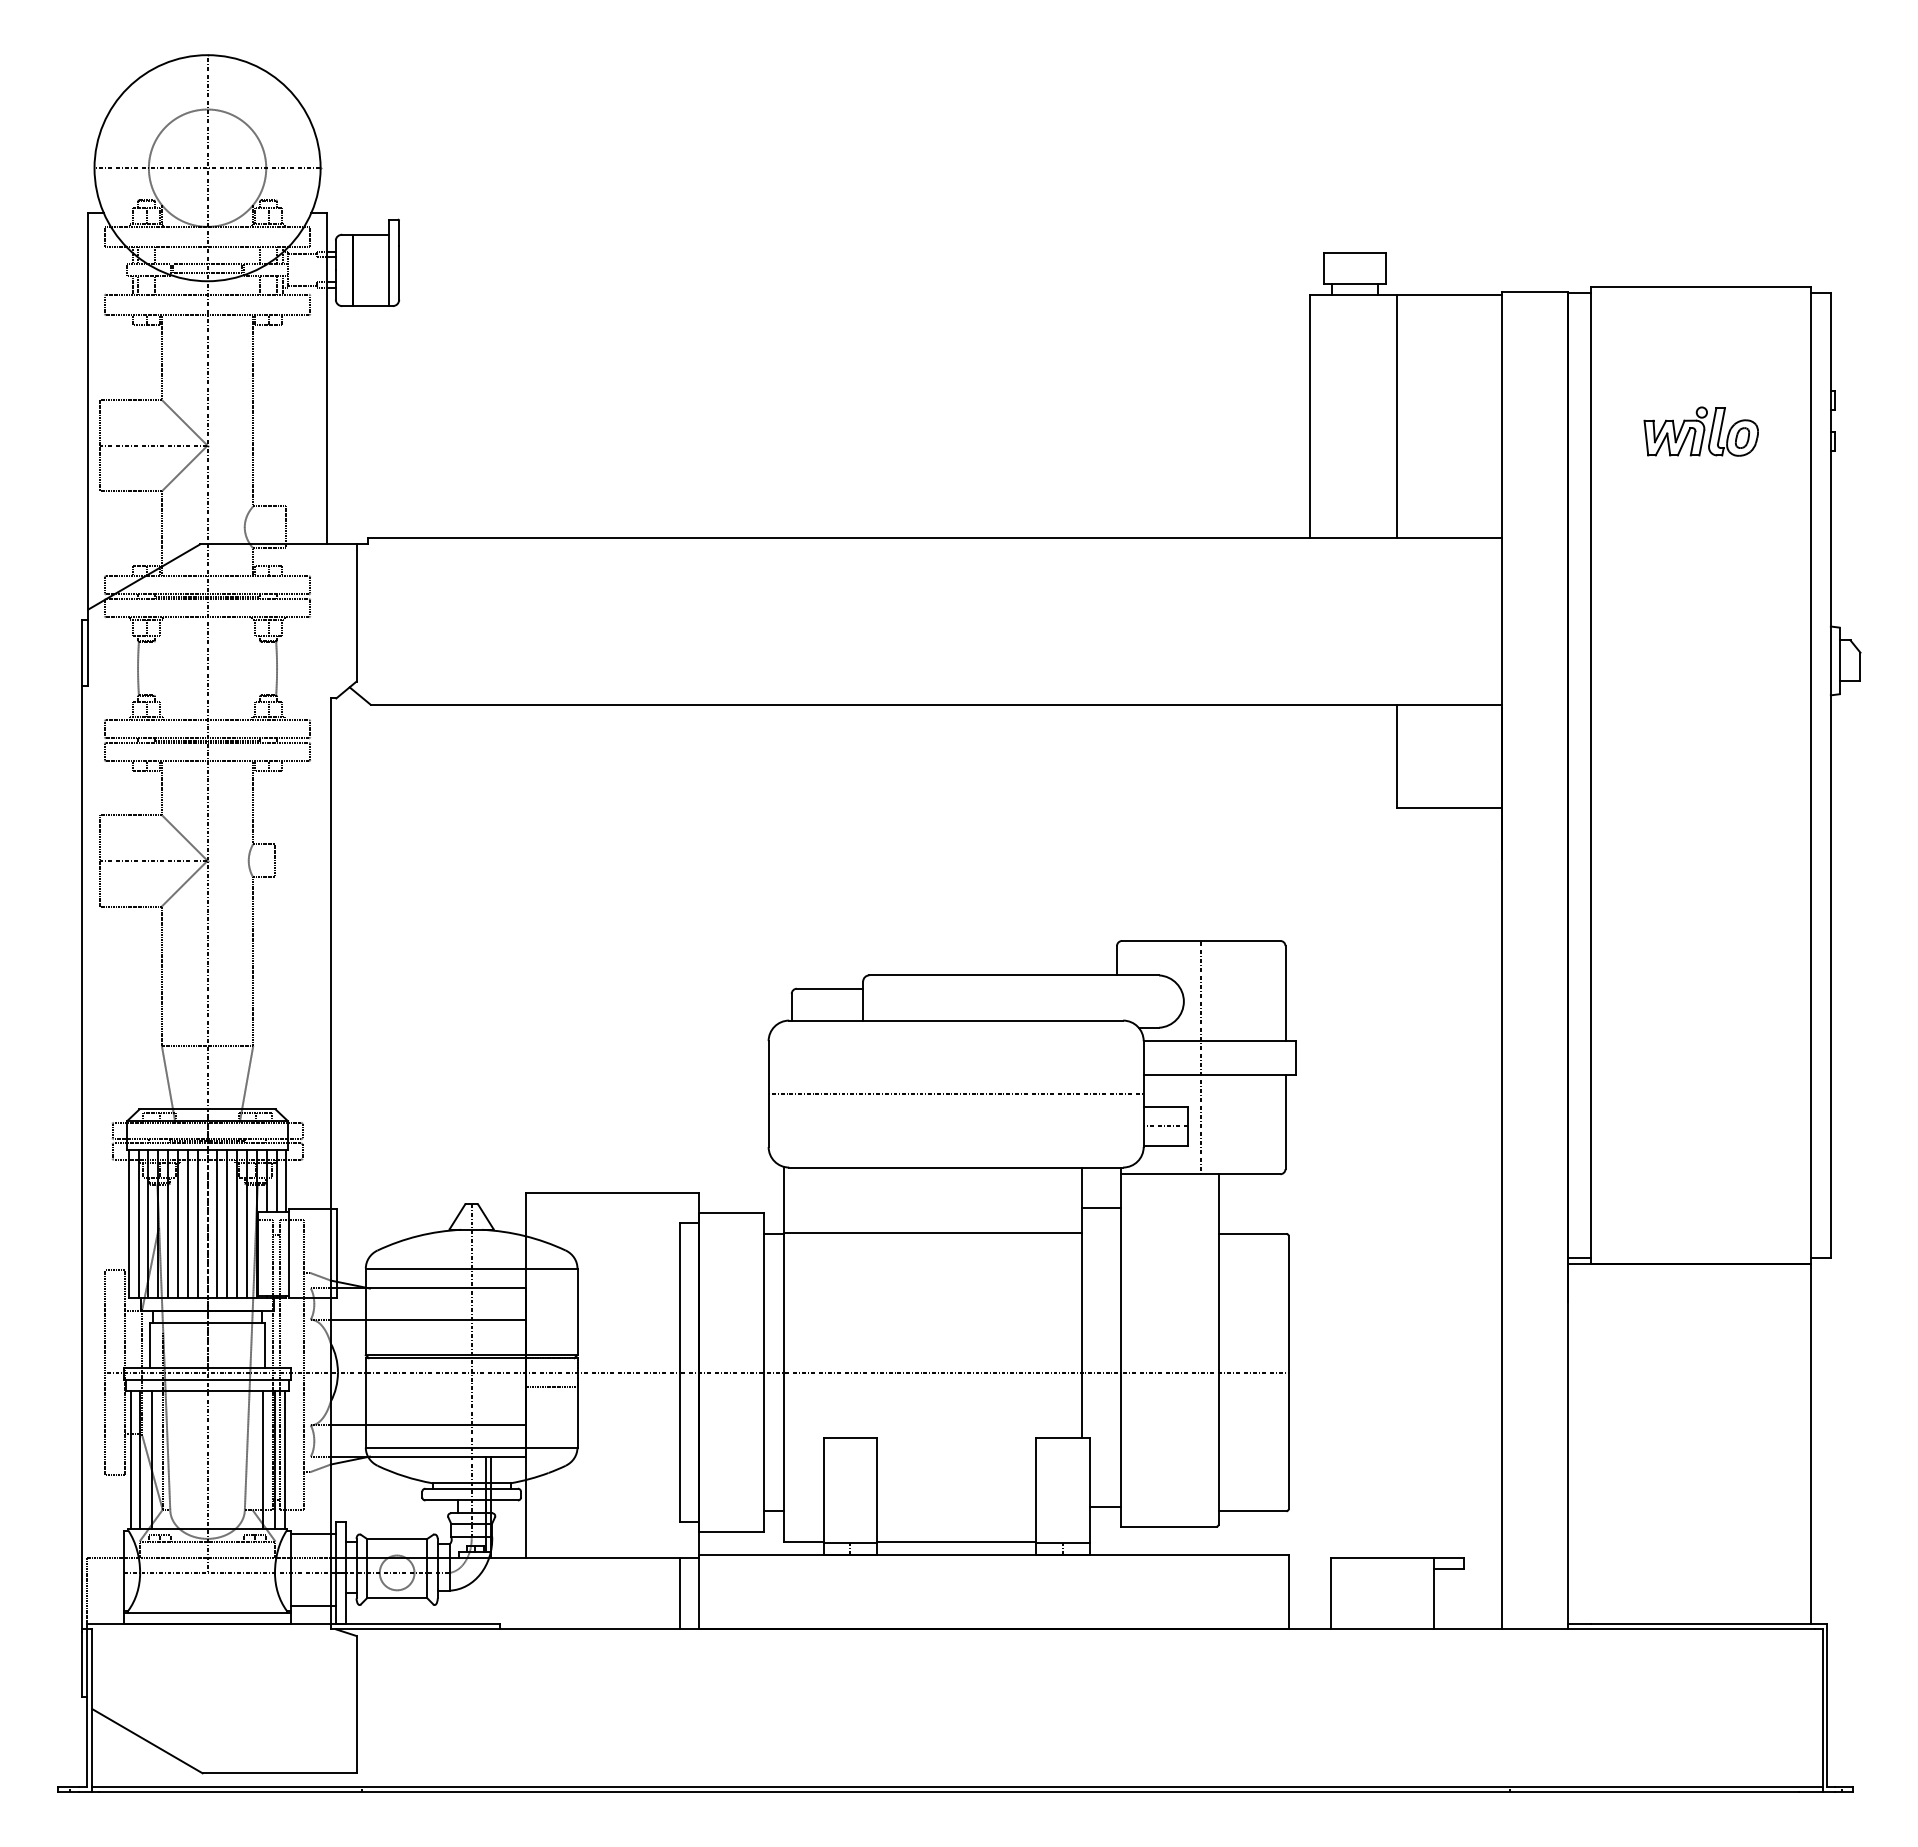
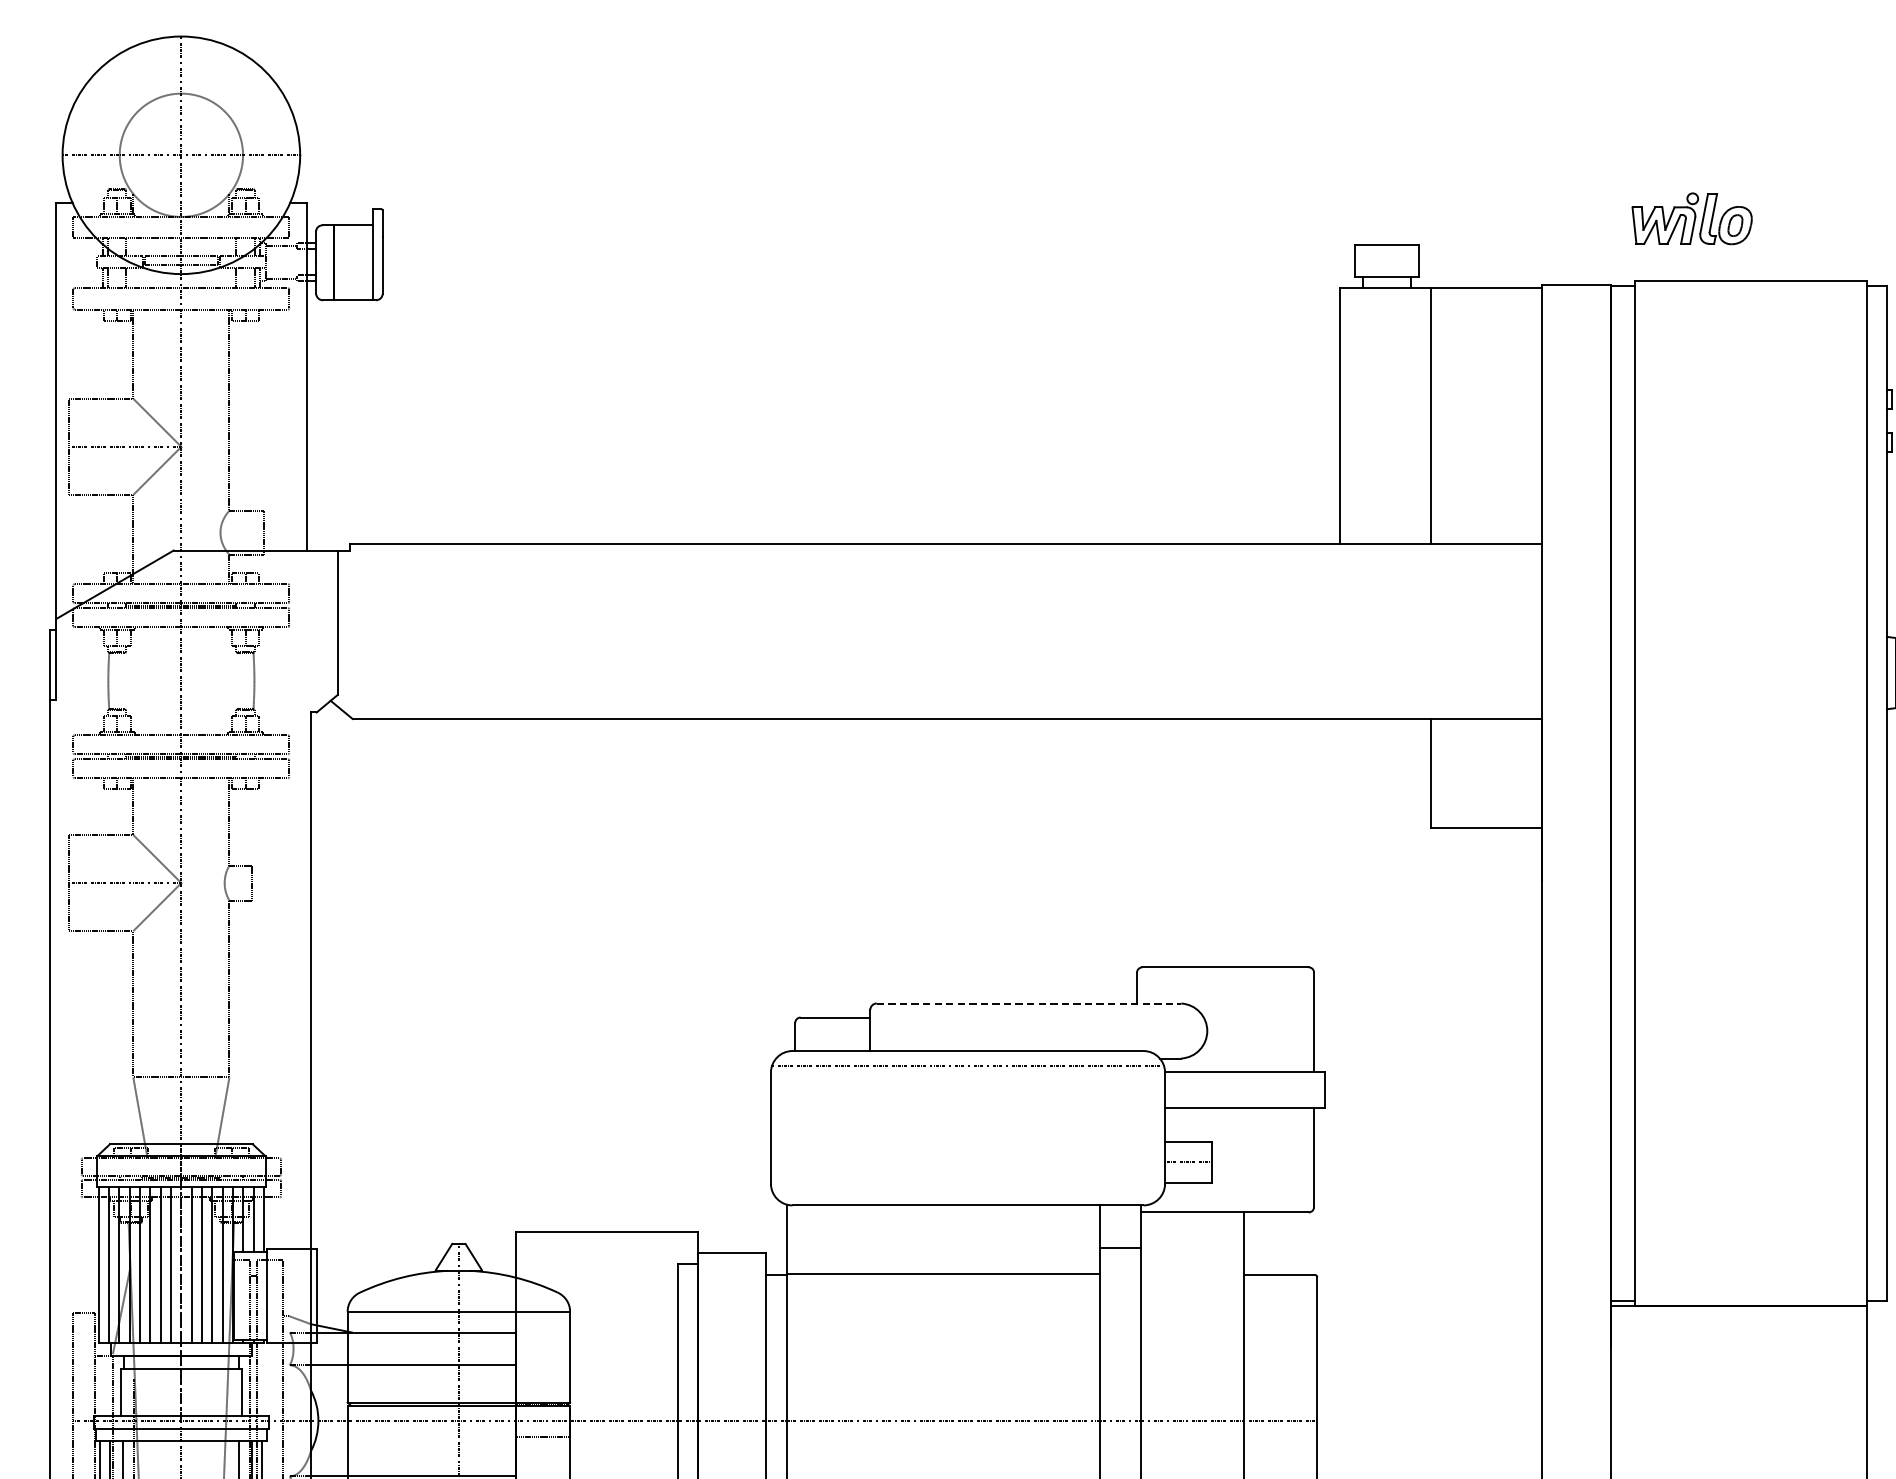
part: (1700, 431) -> (1691, 218), moved
line: (1014, 975) -> (1029, 1003), solid -> dashed
line: (1201, 1057) -> (1225, 1089), removed
line: (955, 1094) -> (967, 1066), moved

